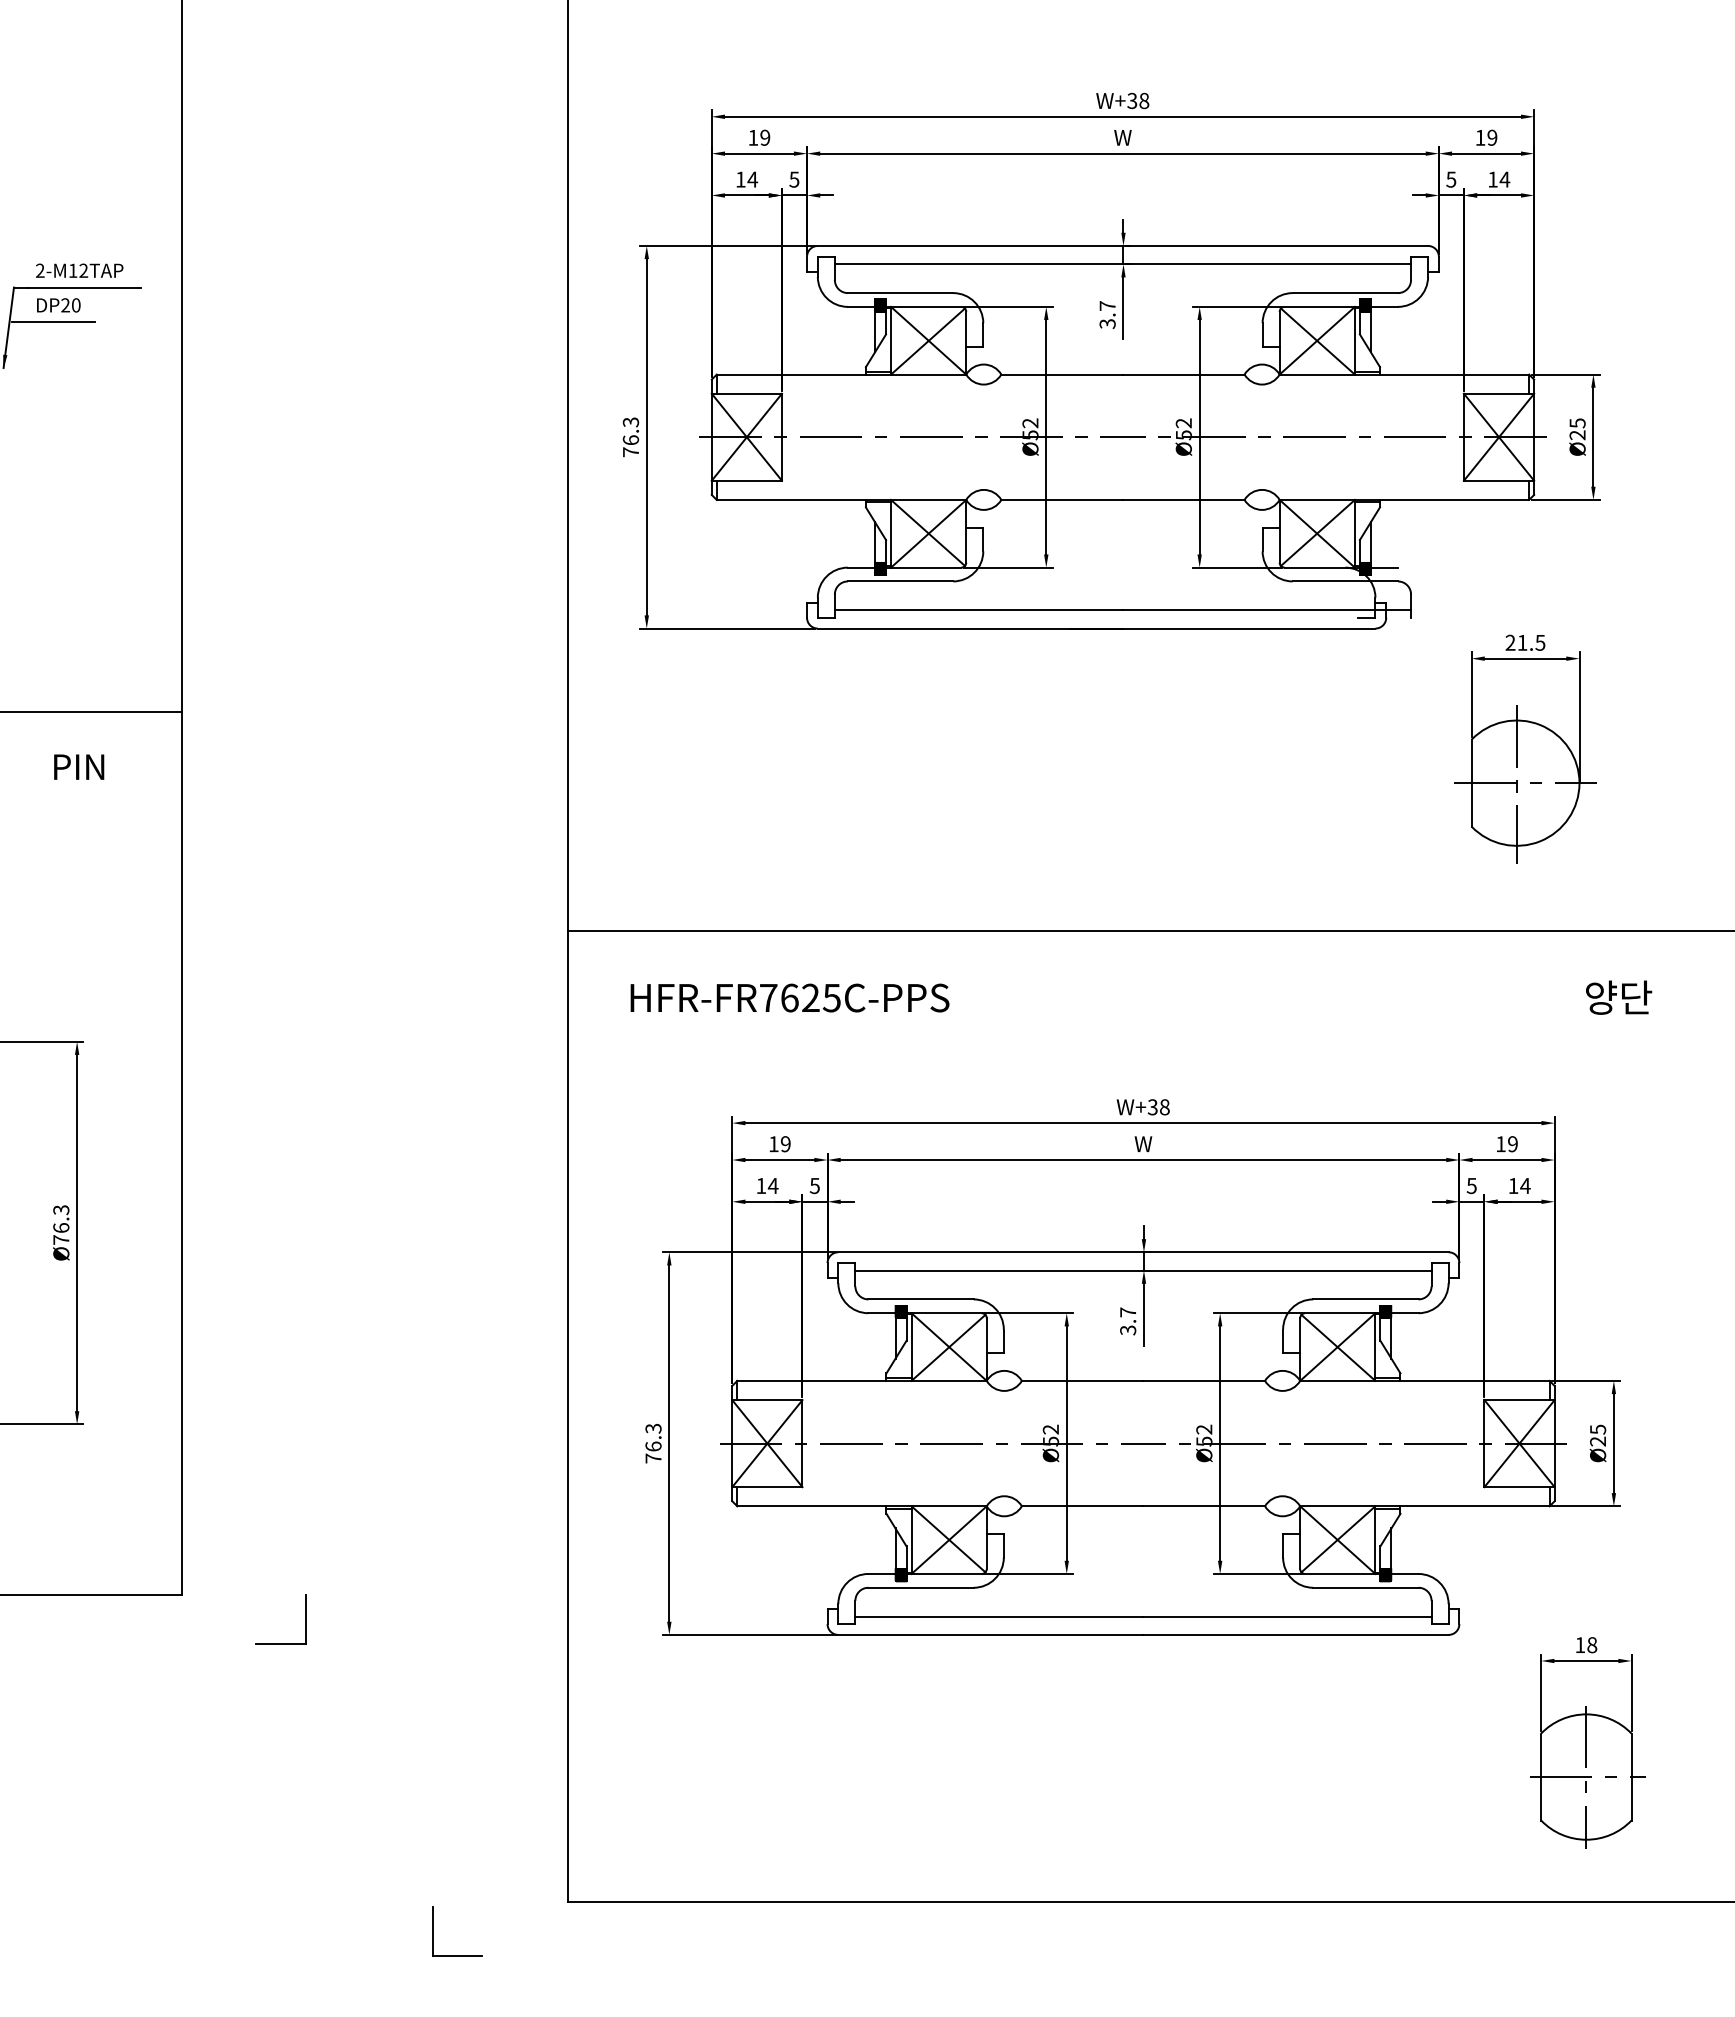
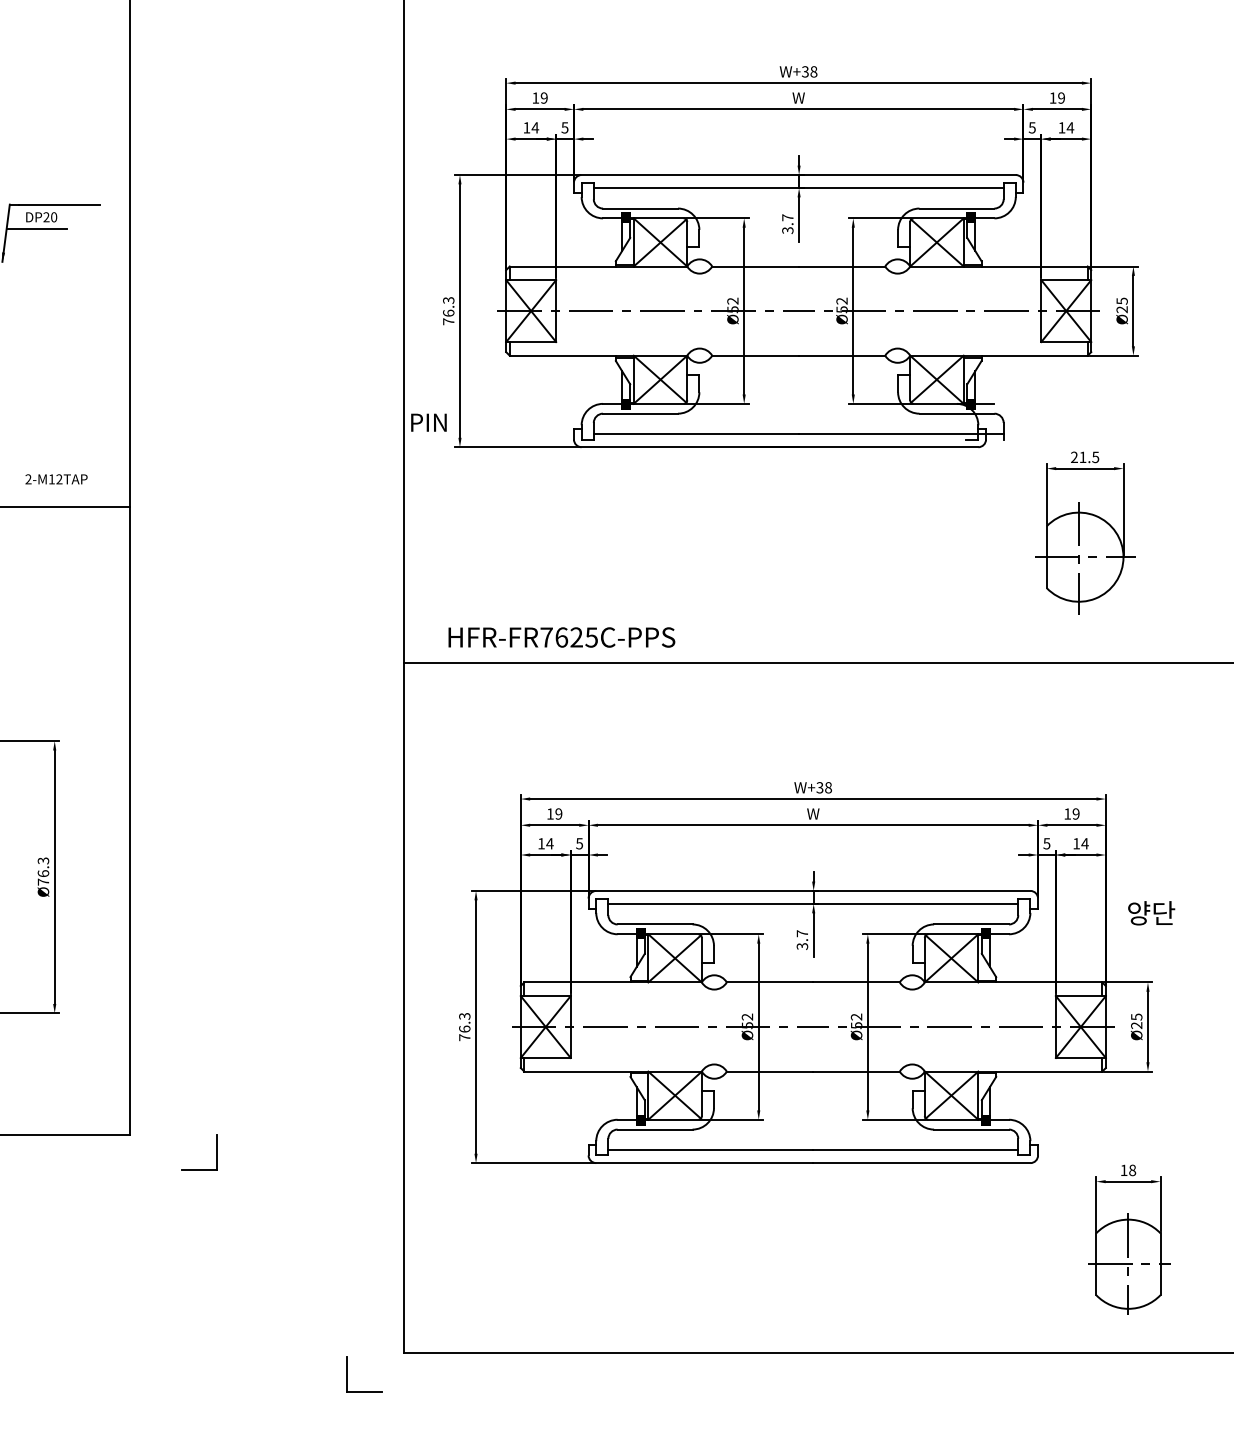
text: (79, 270) -> (56, 479), moved
text: (79, 766) -> (429, 422), moved
text: (789, 997) -> (561, 637), moved
text: (1619, 997) -> (1151, 913), moved
part: (433, 1931) -> (347, 1374), moved

